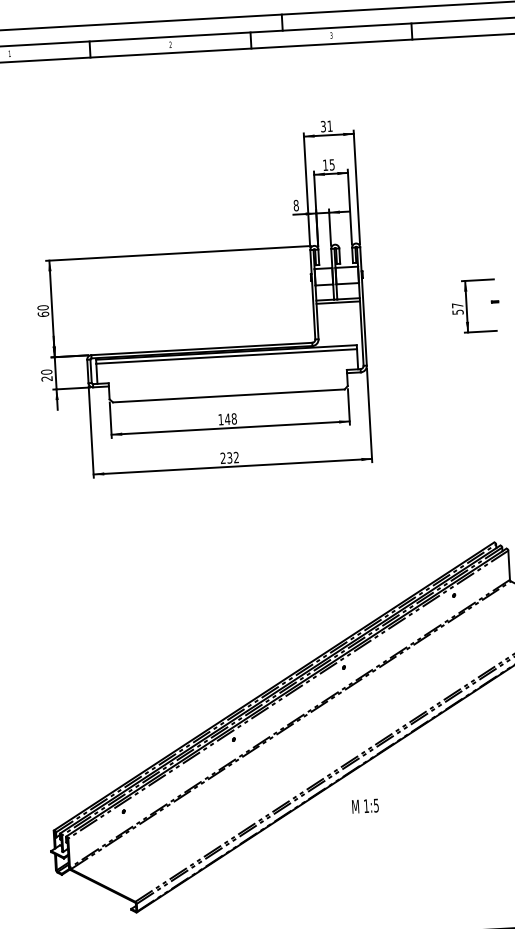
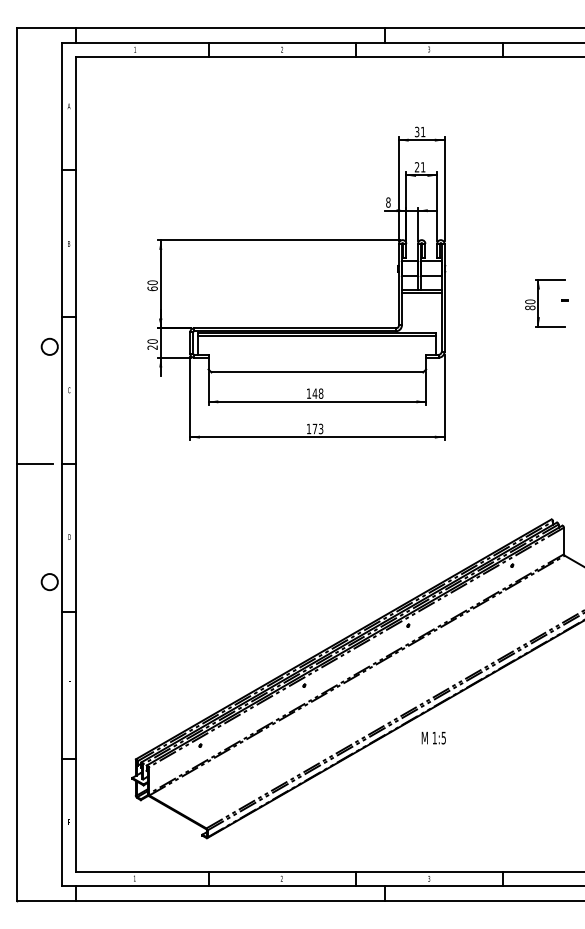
text: (328, 165) -> (419, 167), 15 -> 21
text: (458, 308) -> (530, 304), 57 -> 80
text: (229, 457) -> (314, 428), 232 -> 173
text: (365, 806) -> (433, 738), moved

